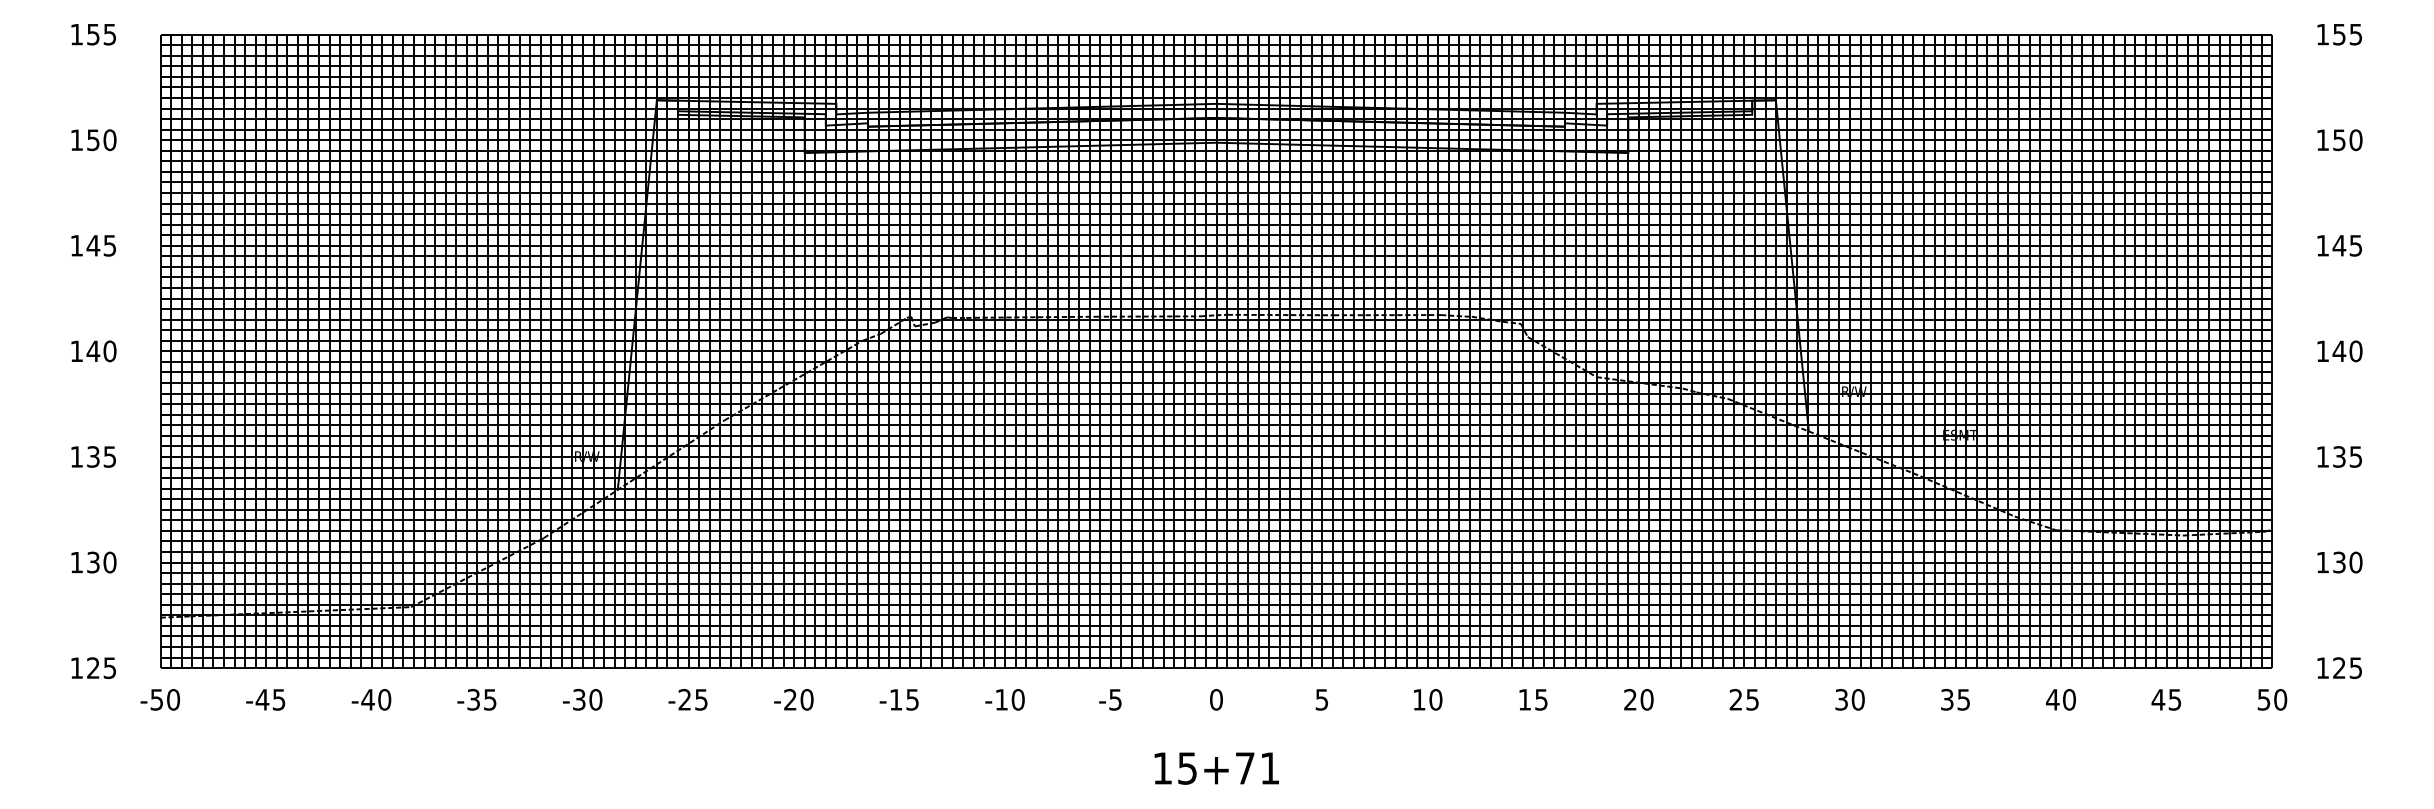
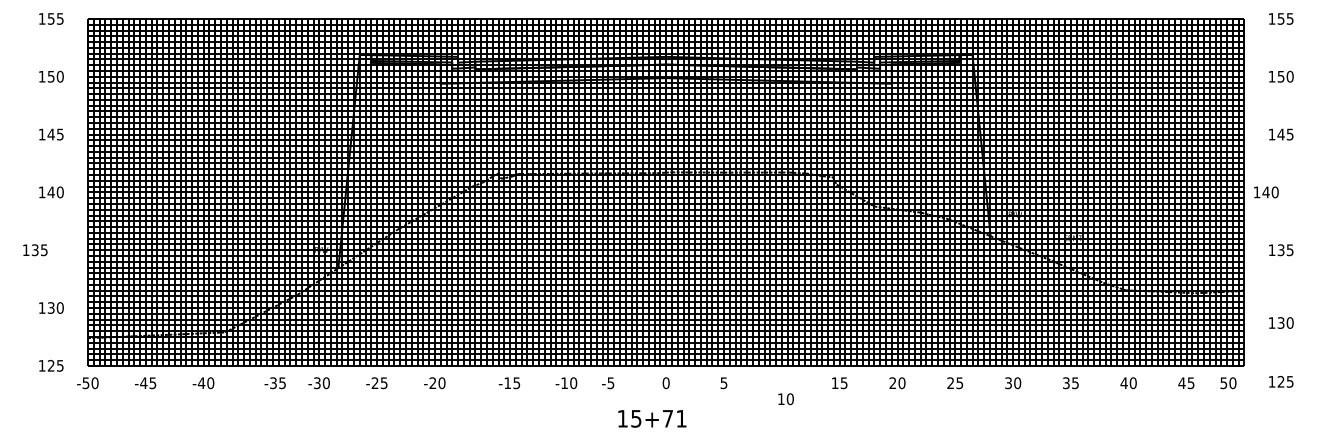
text: (2340, 351) -> (1266, 192), moved
text: (93, 457) -> (35, 250), moved
text: (2340, 561) -> (1281, 322), moved
text: (2340, 667) -> (1281, 381), moved
text: (475, 700) -> (274, 383), moved
text: (899, 700) -> (509, 383), moved
text: (1005, 700) -> (566, 383), moved
text: (1427, 700) -> (785, 399), moved
text: (2272, 700) -> (1228, 383), moved
text: (1217, 767) -> (652, 418), moved

